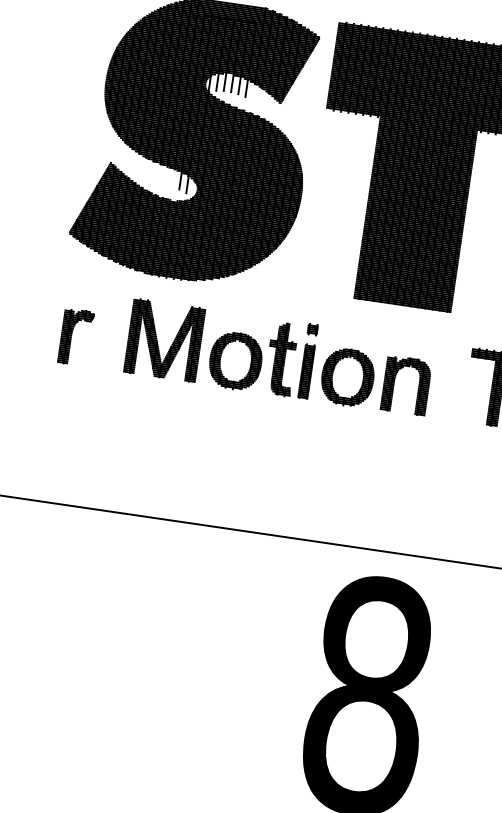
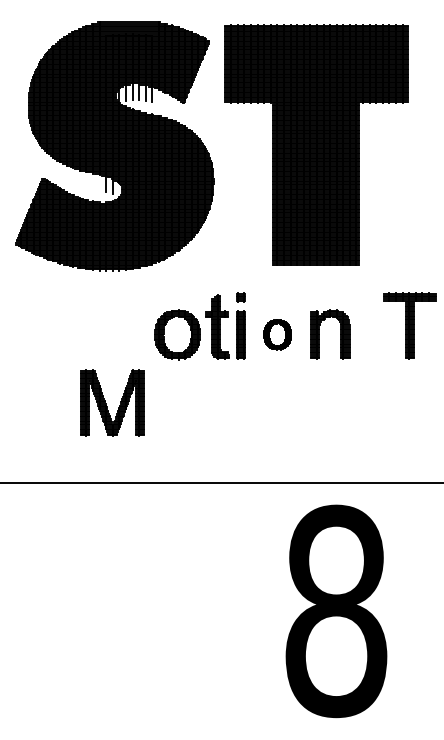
part: (75, 337) -> (34, 334), removed
part: (157, 340) -> (106, 403), moved
part: (347, 376) -> (277, 334), size x0.6

